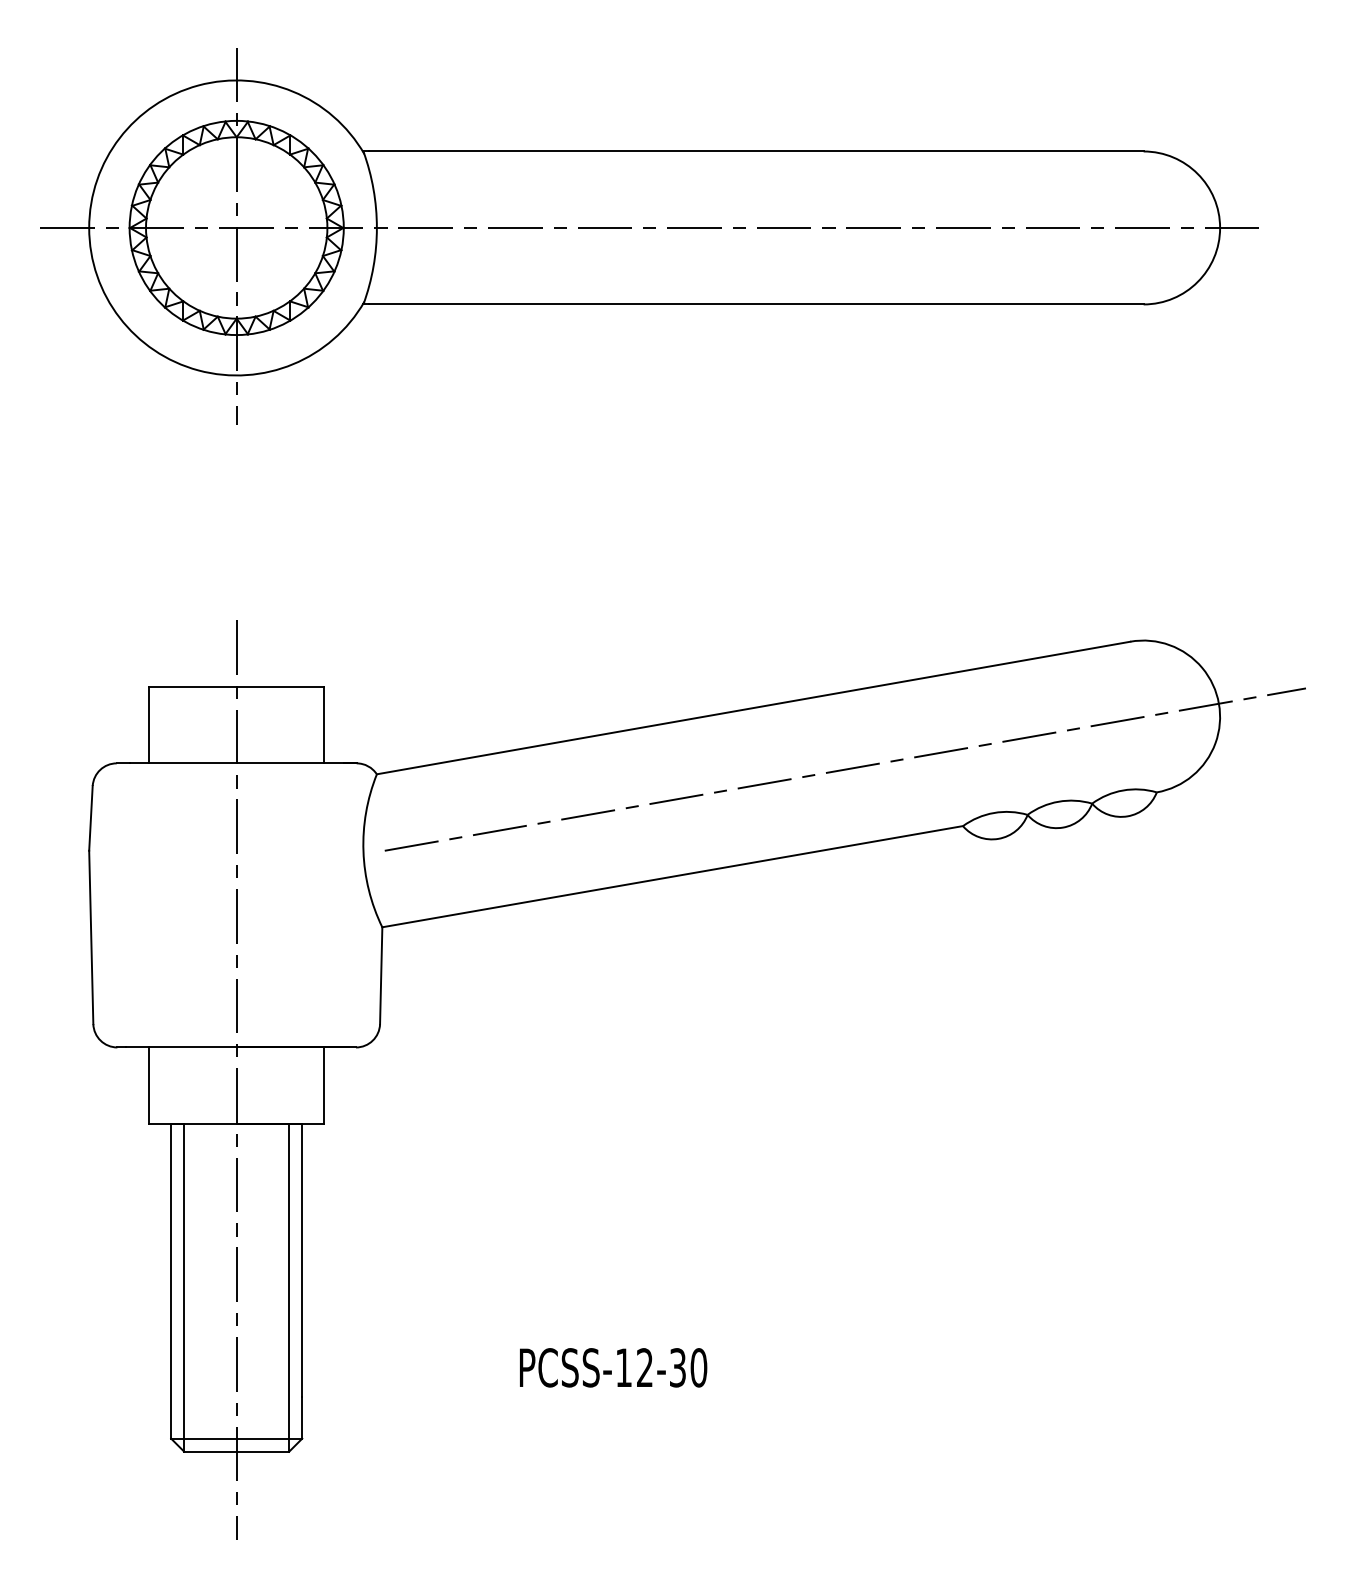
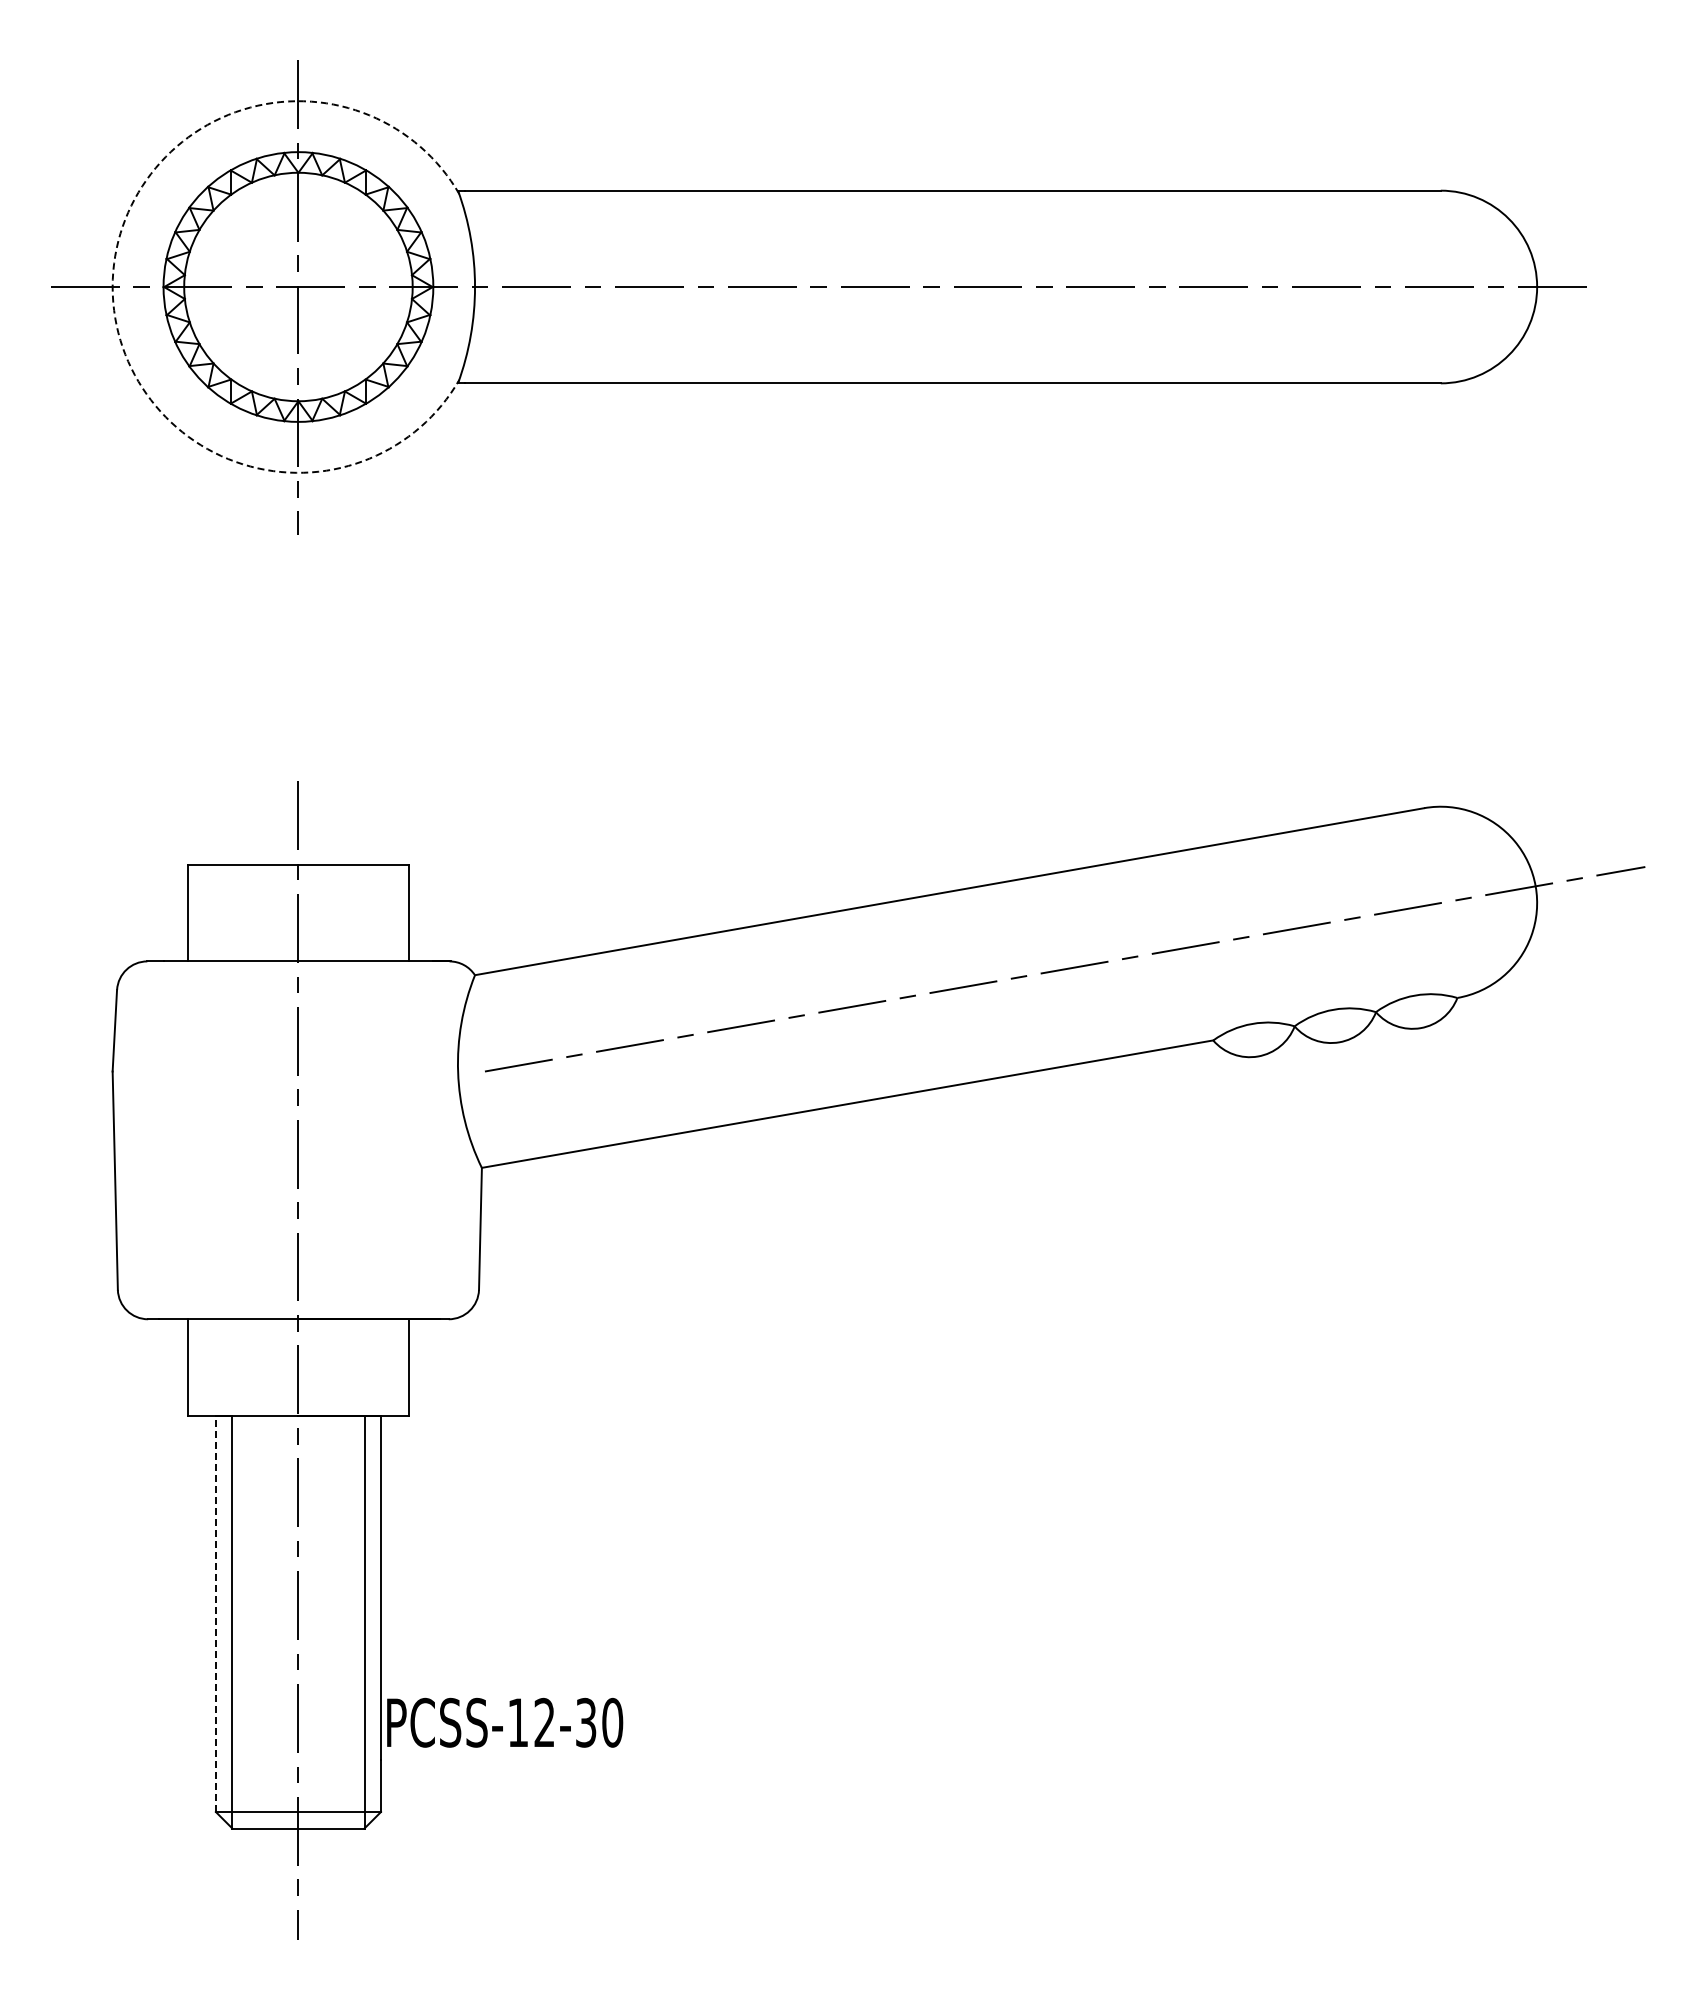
arc: (89, 228) -> (112, 287), solid -> dashed
line: (170, 1281) -> (215, 1613), solid -> dashed
text: (613, 1367) -> (505, 1722), moved

